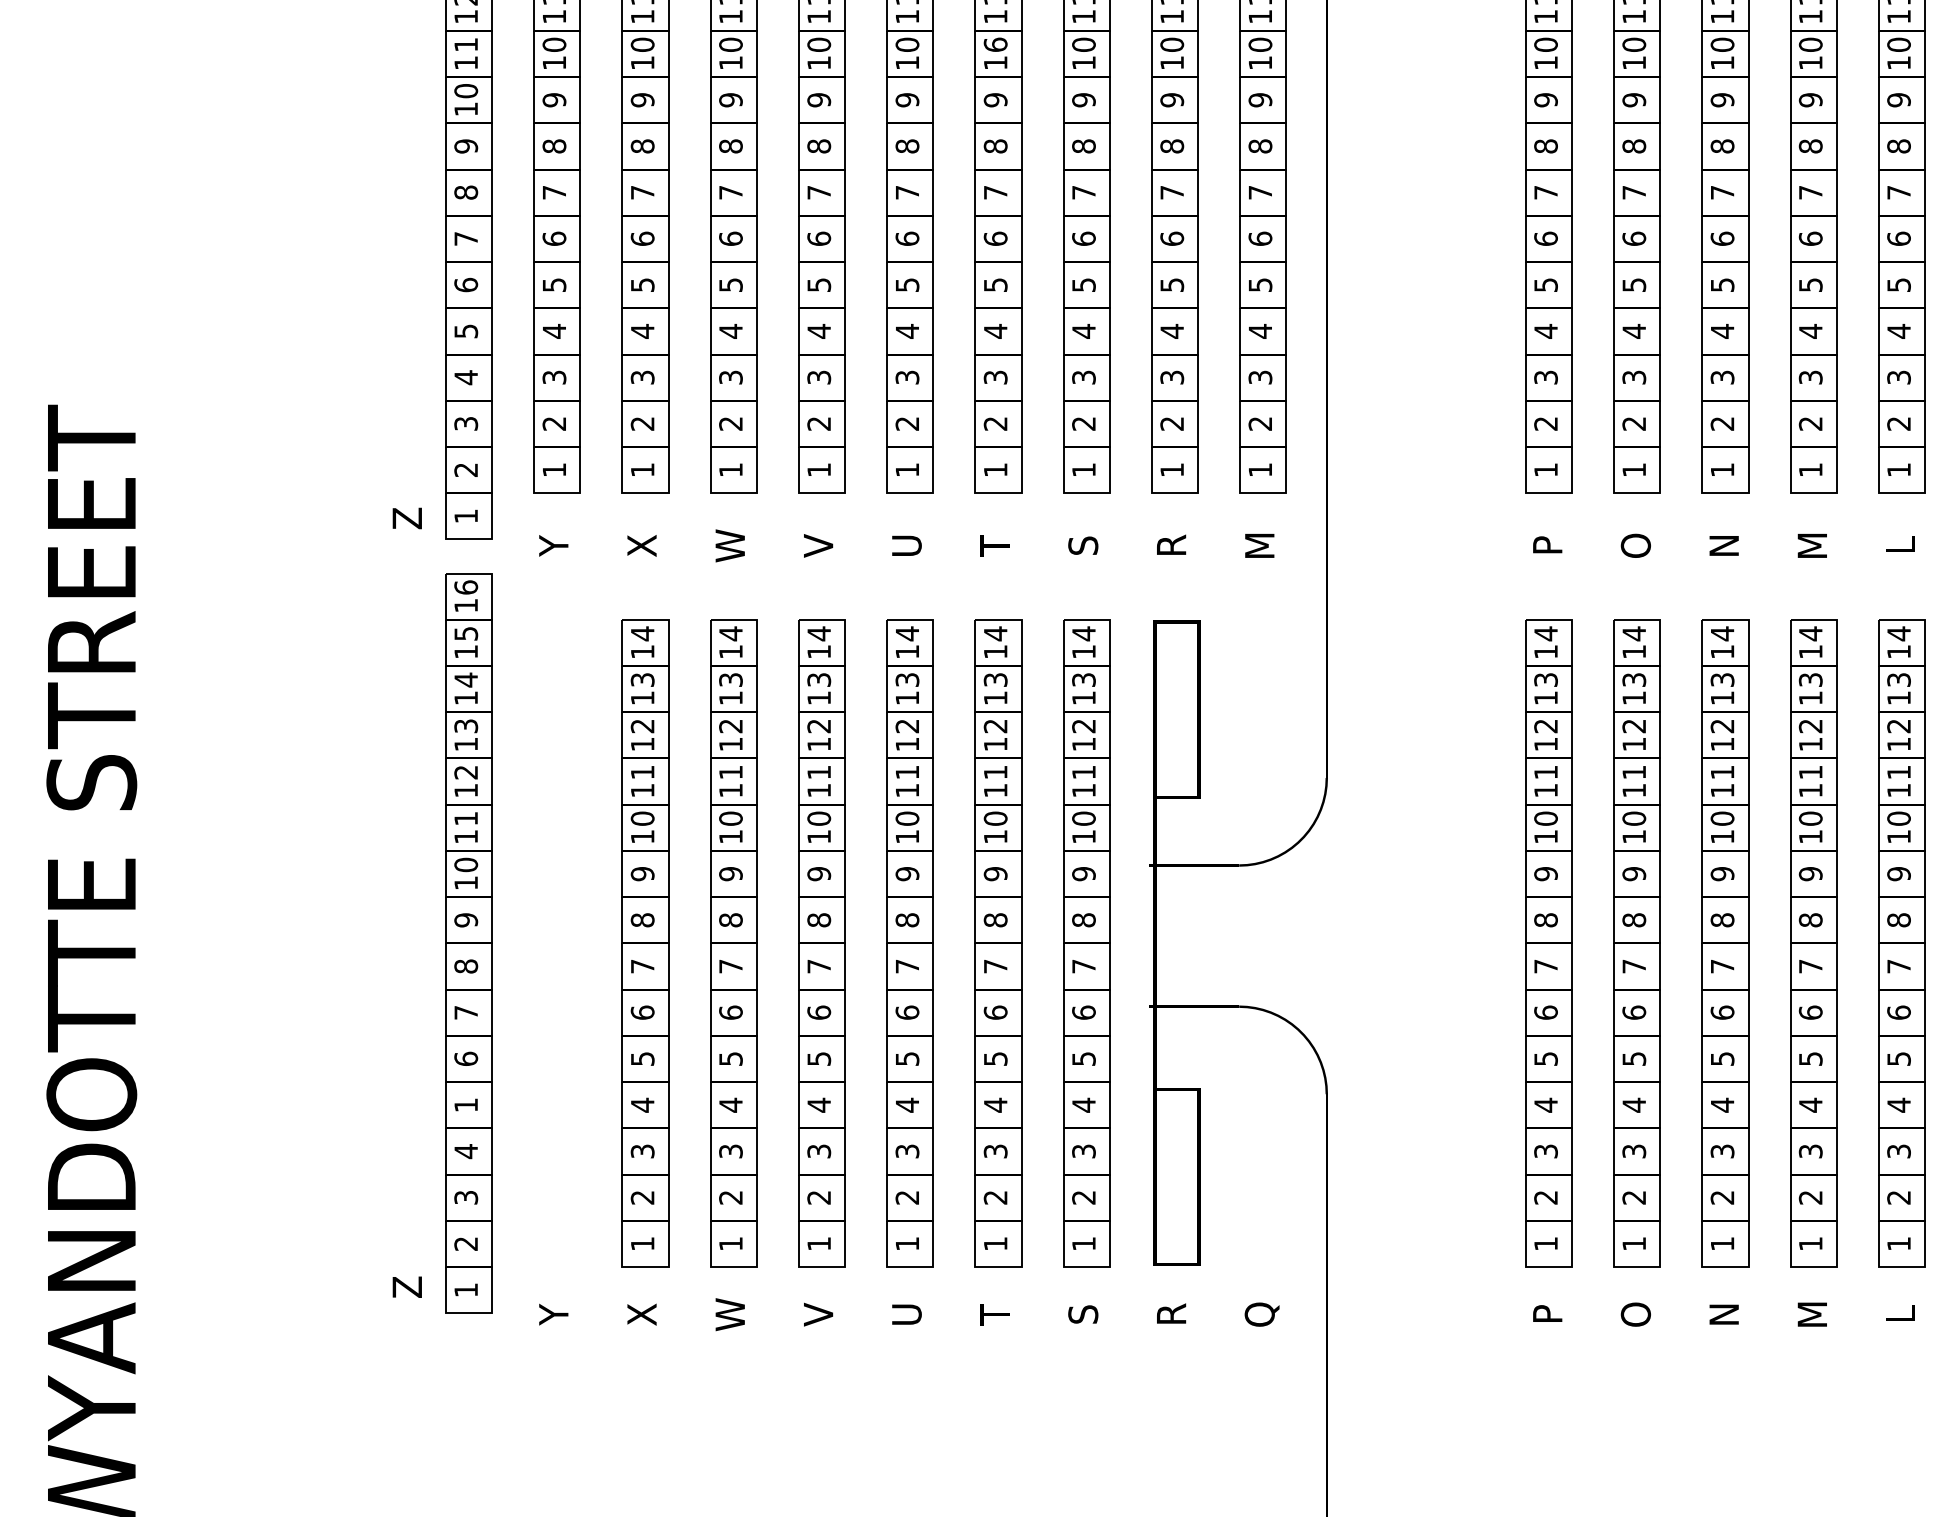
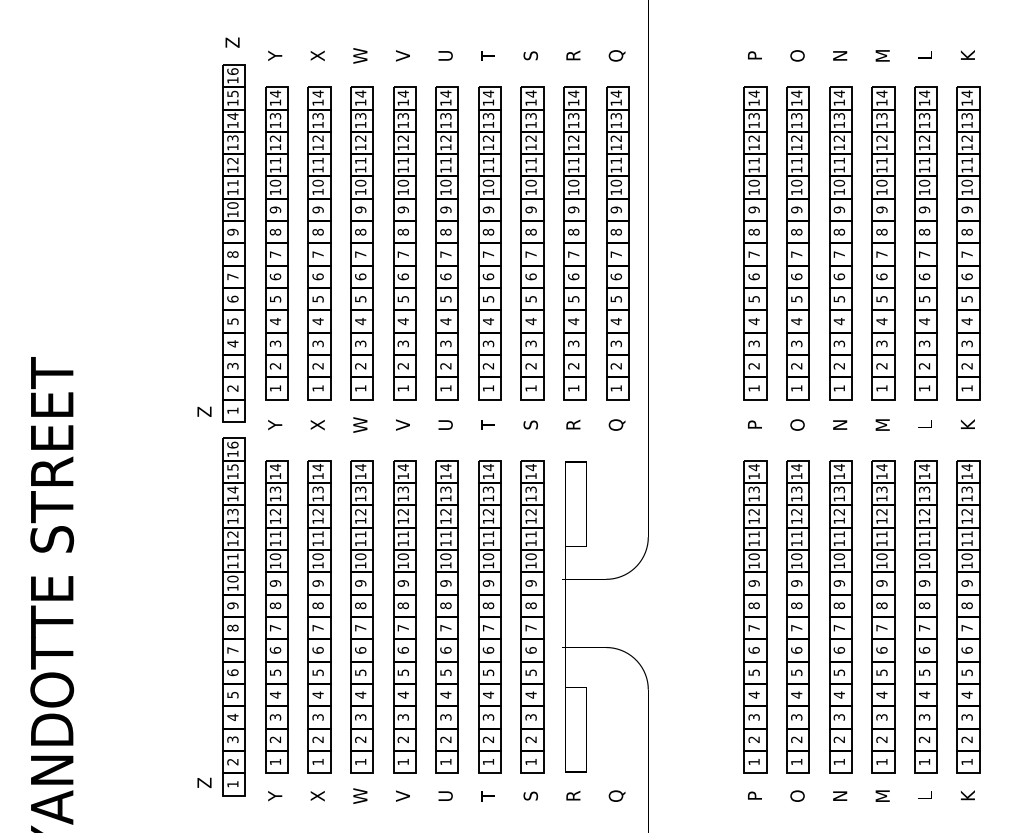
text: (993, 43) -> (487, 182), 16 -> 10
text: (1260, 544) -> (616, 424), M -> Q
part: (556, 942) -> (276, 616), added
text: (465, 1106) -> (232, 695), 1 -> 5

